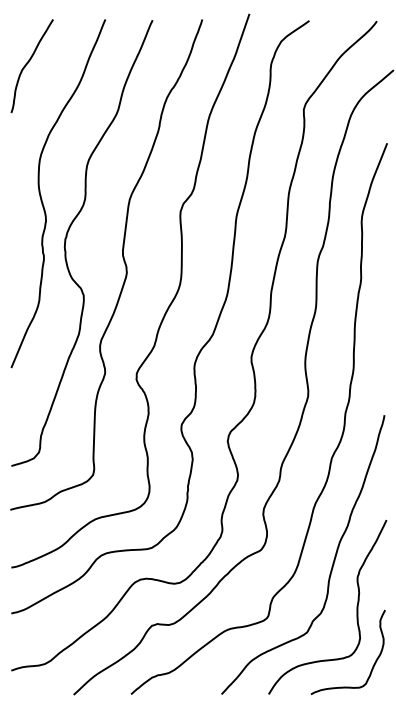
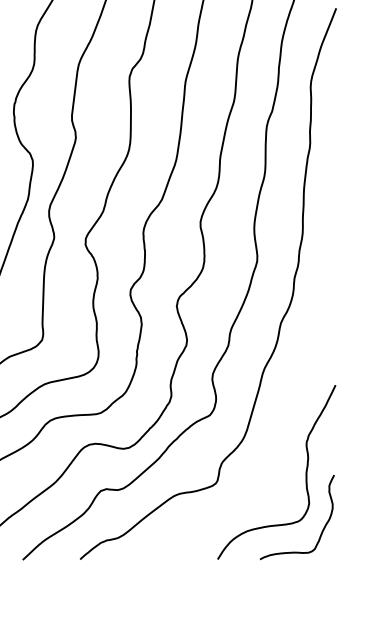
curve: (332, 562) -> (281, 427), removed

